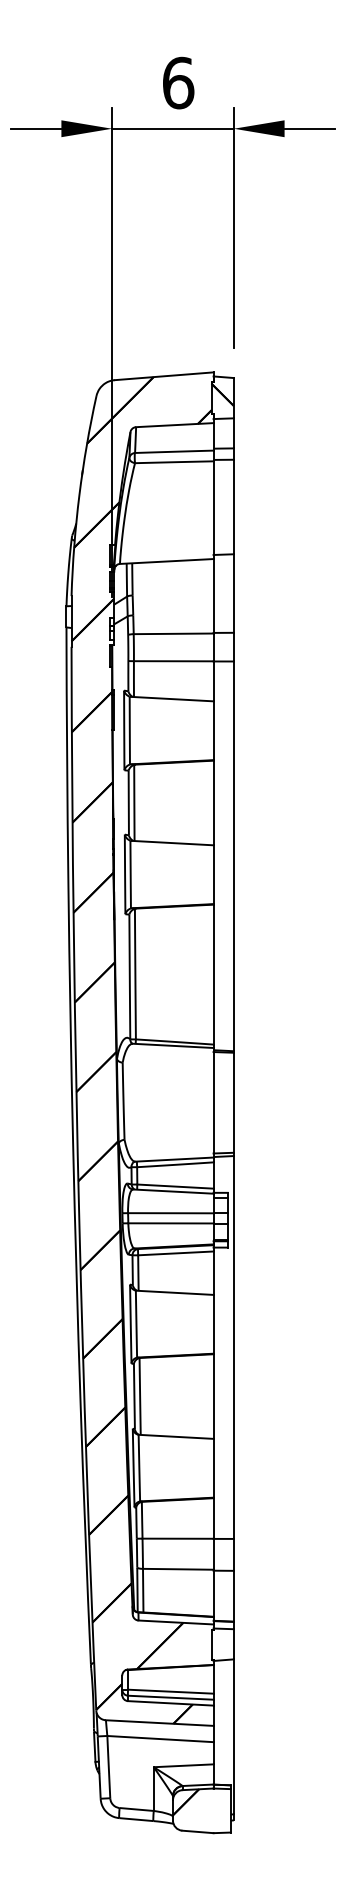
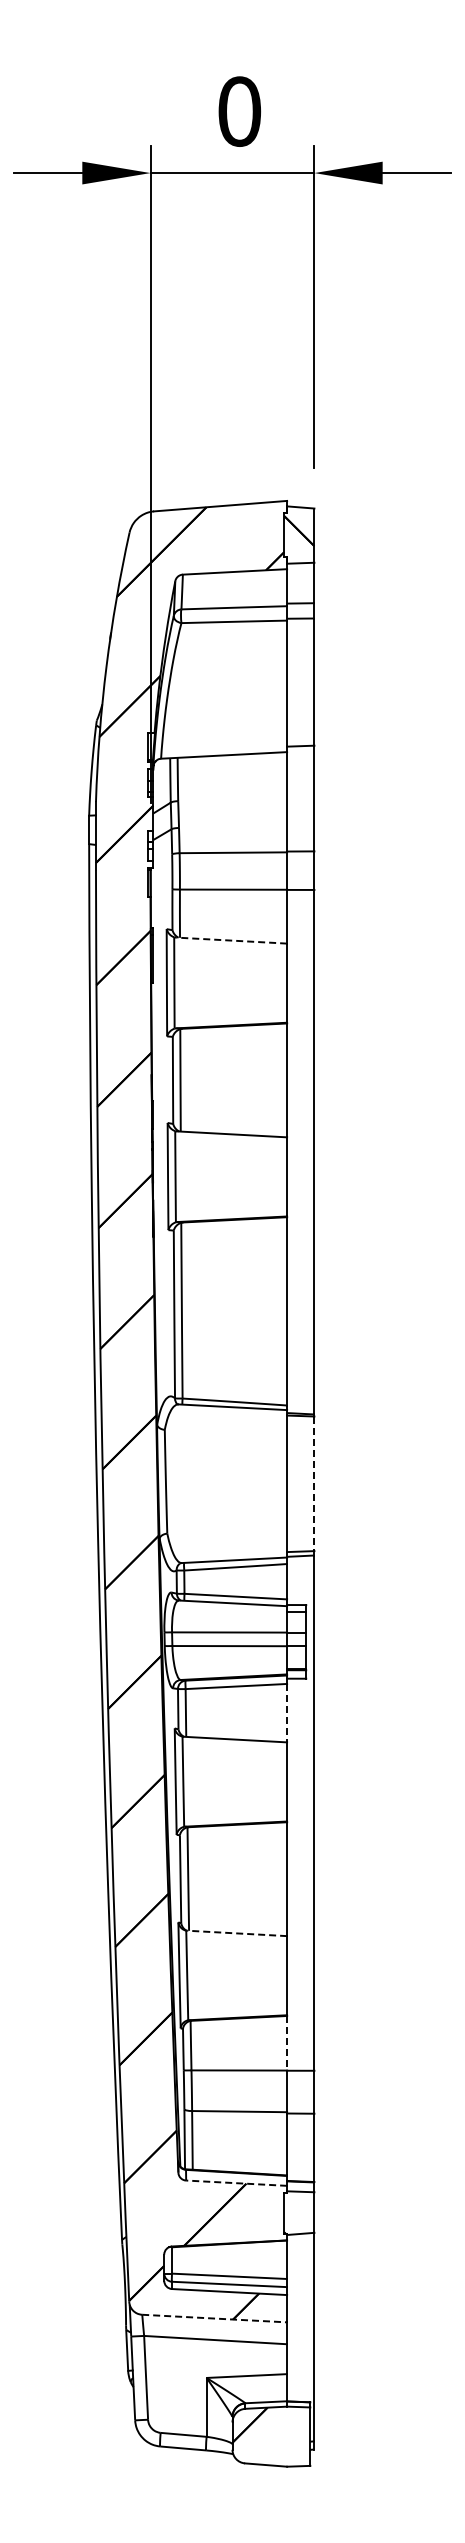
text: (178, 83) -> (239, 111), 6 -> 0
line: (172, 699) -> (231, 940), solid -> dashed
line: (233, 1103) -> (314, 1484), solid -> dashed
line: (213, 1273) -> (287, 1713), solid -> dashed
line: (175, 1436) -> (236, 1933), solid -> dashed
line: (213, 1518) -> (287, 2043), solid -> dashed
line: (175, 1622) -> (236, 2183), solid -> dashed
line: (159, 1723) -> (214, 2318), solid -> dashed

